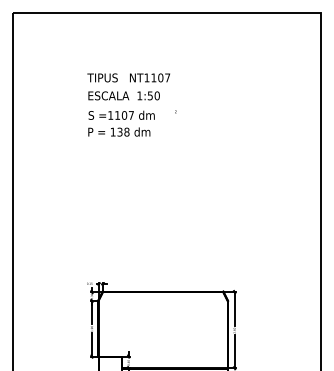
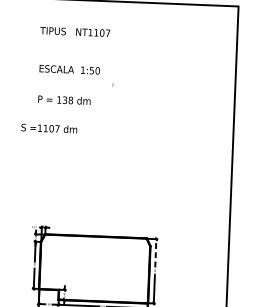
text: (128, 77) -> (74, 31), moved
text: (121, 114) -> (49, 127), moved
line: (234, 308) -> (155, 253), solid -> dashed

